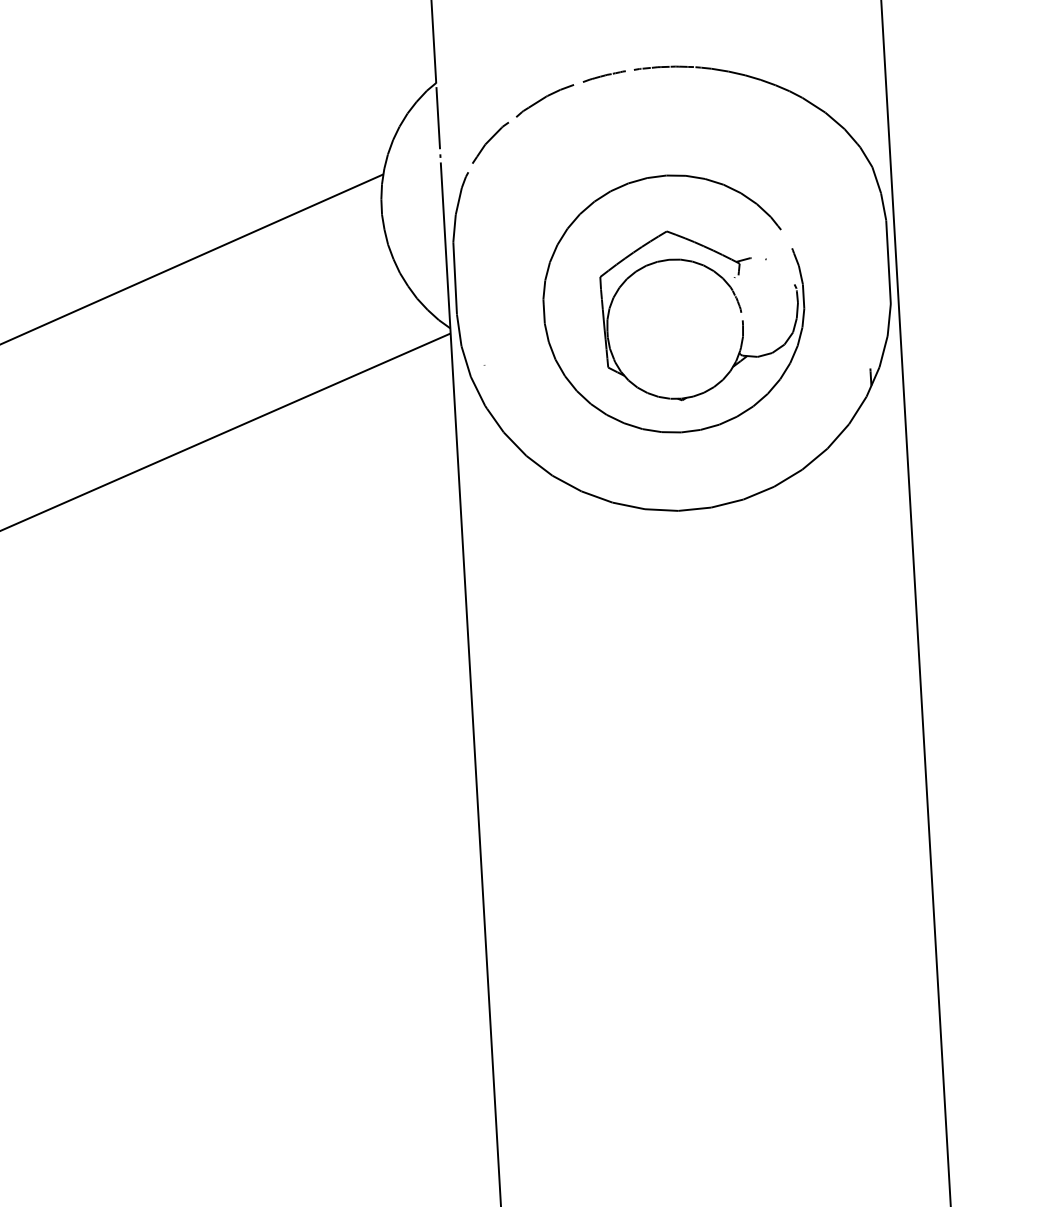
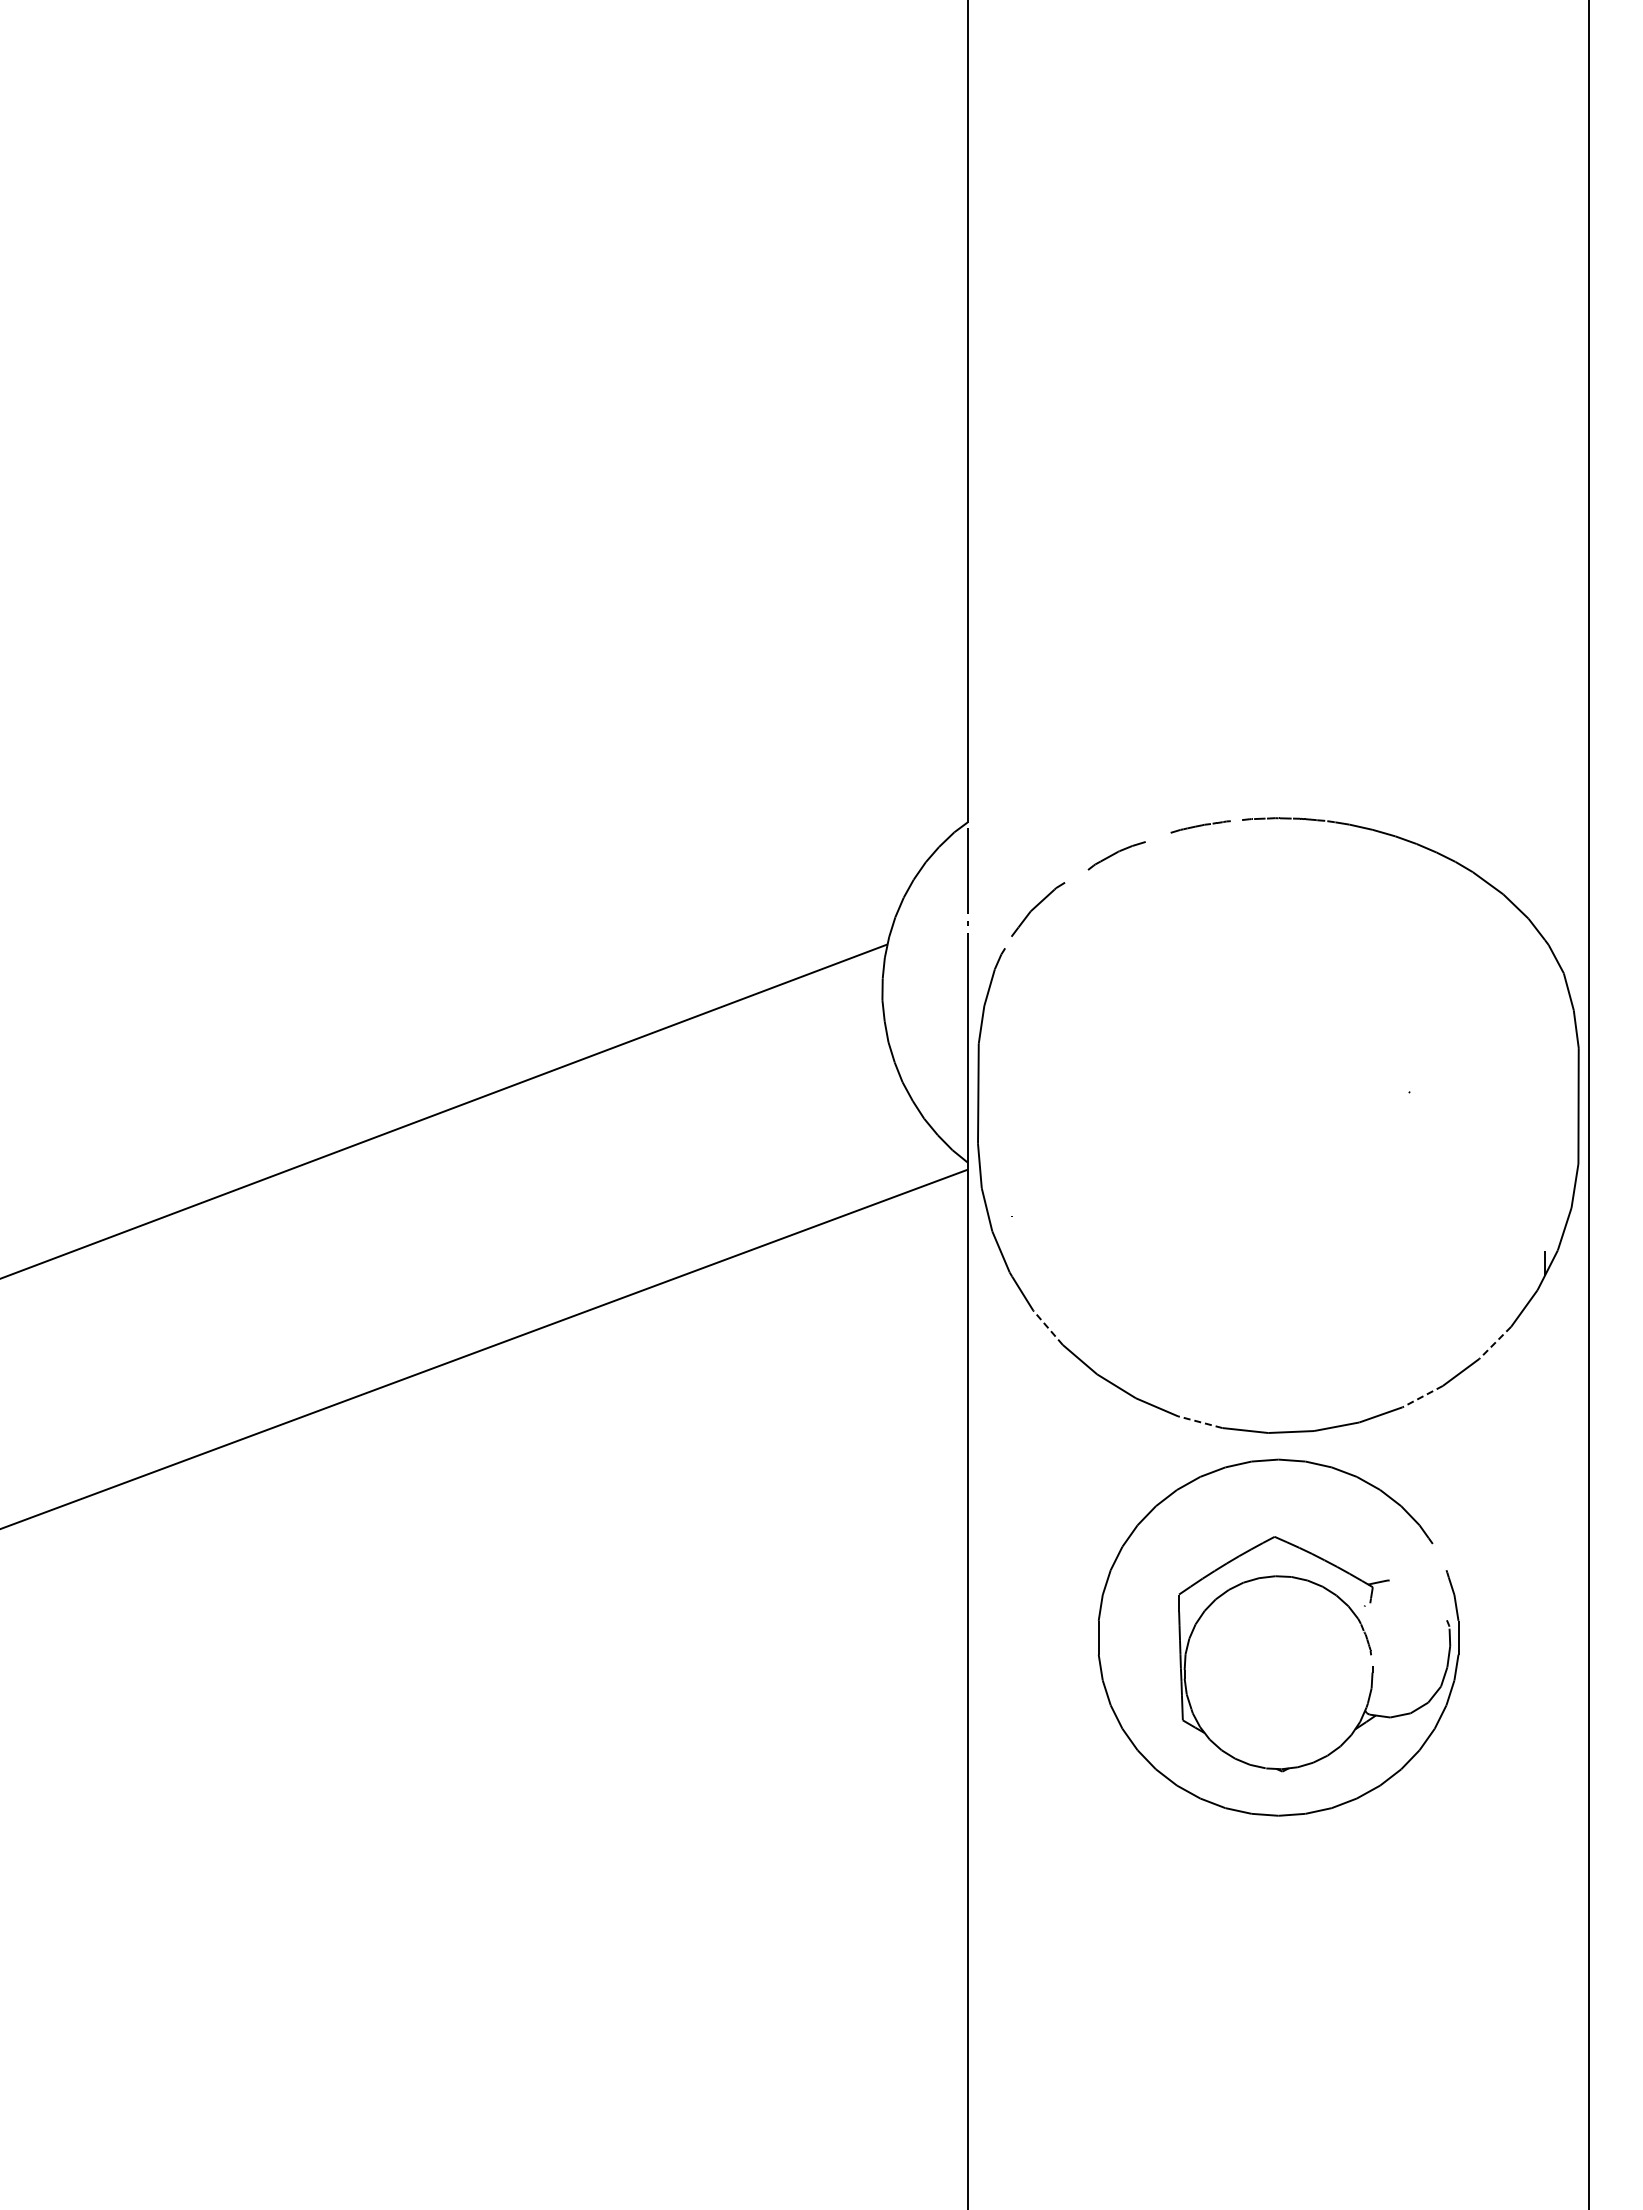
part: (544, 100) -> (1116, 855), size x0.7
part: (671, 260) -> (1278, 1577), moved
line: (838, 436) -> (1495, 1342), solid -> dashed
line: (515, 443) -> (1048, 1327), solid -> dashed
line: (788, 478) -> (1422, 1396), solid -> dashed
line: (629, 506) -> (1200, 1422), solid -> dashed

